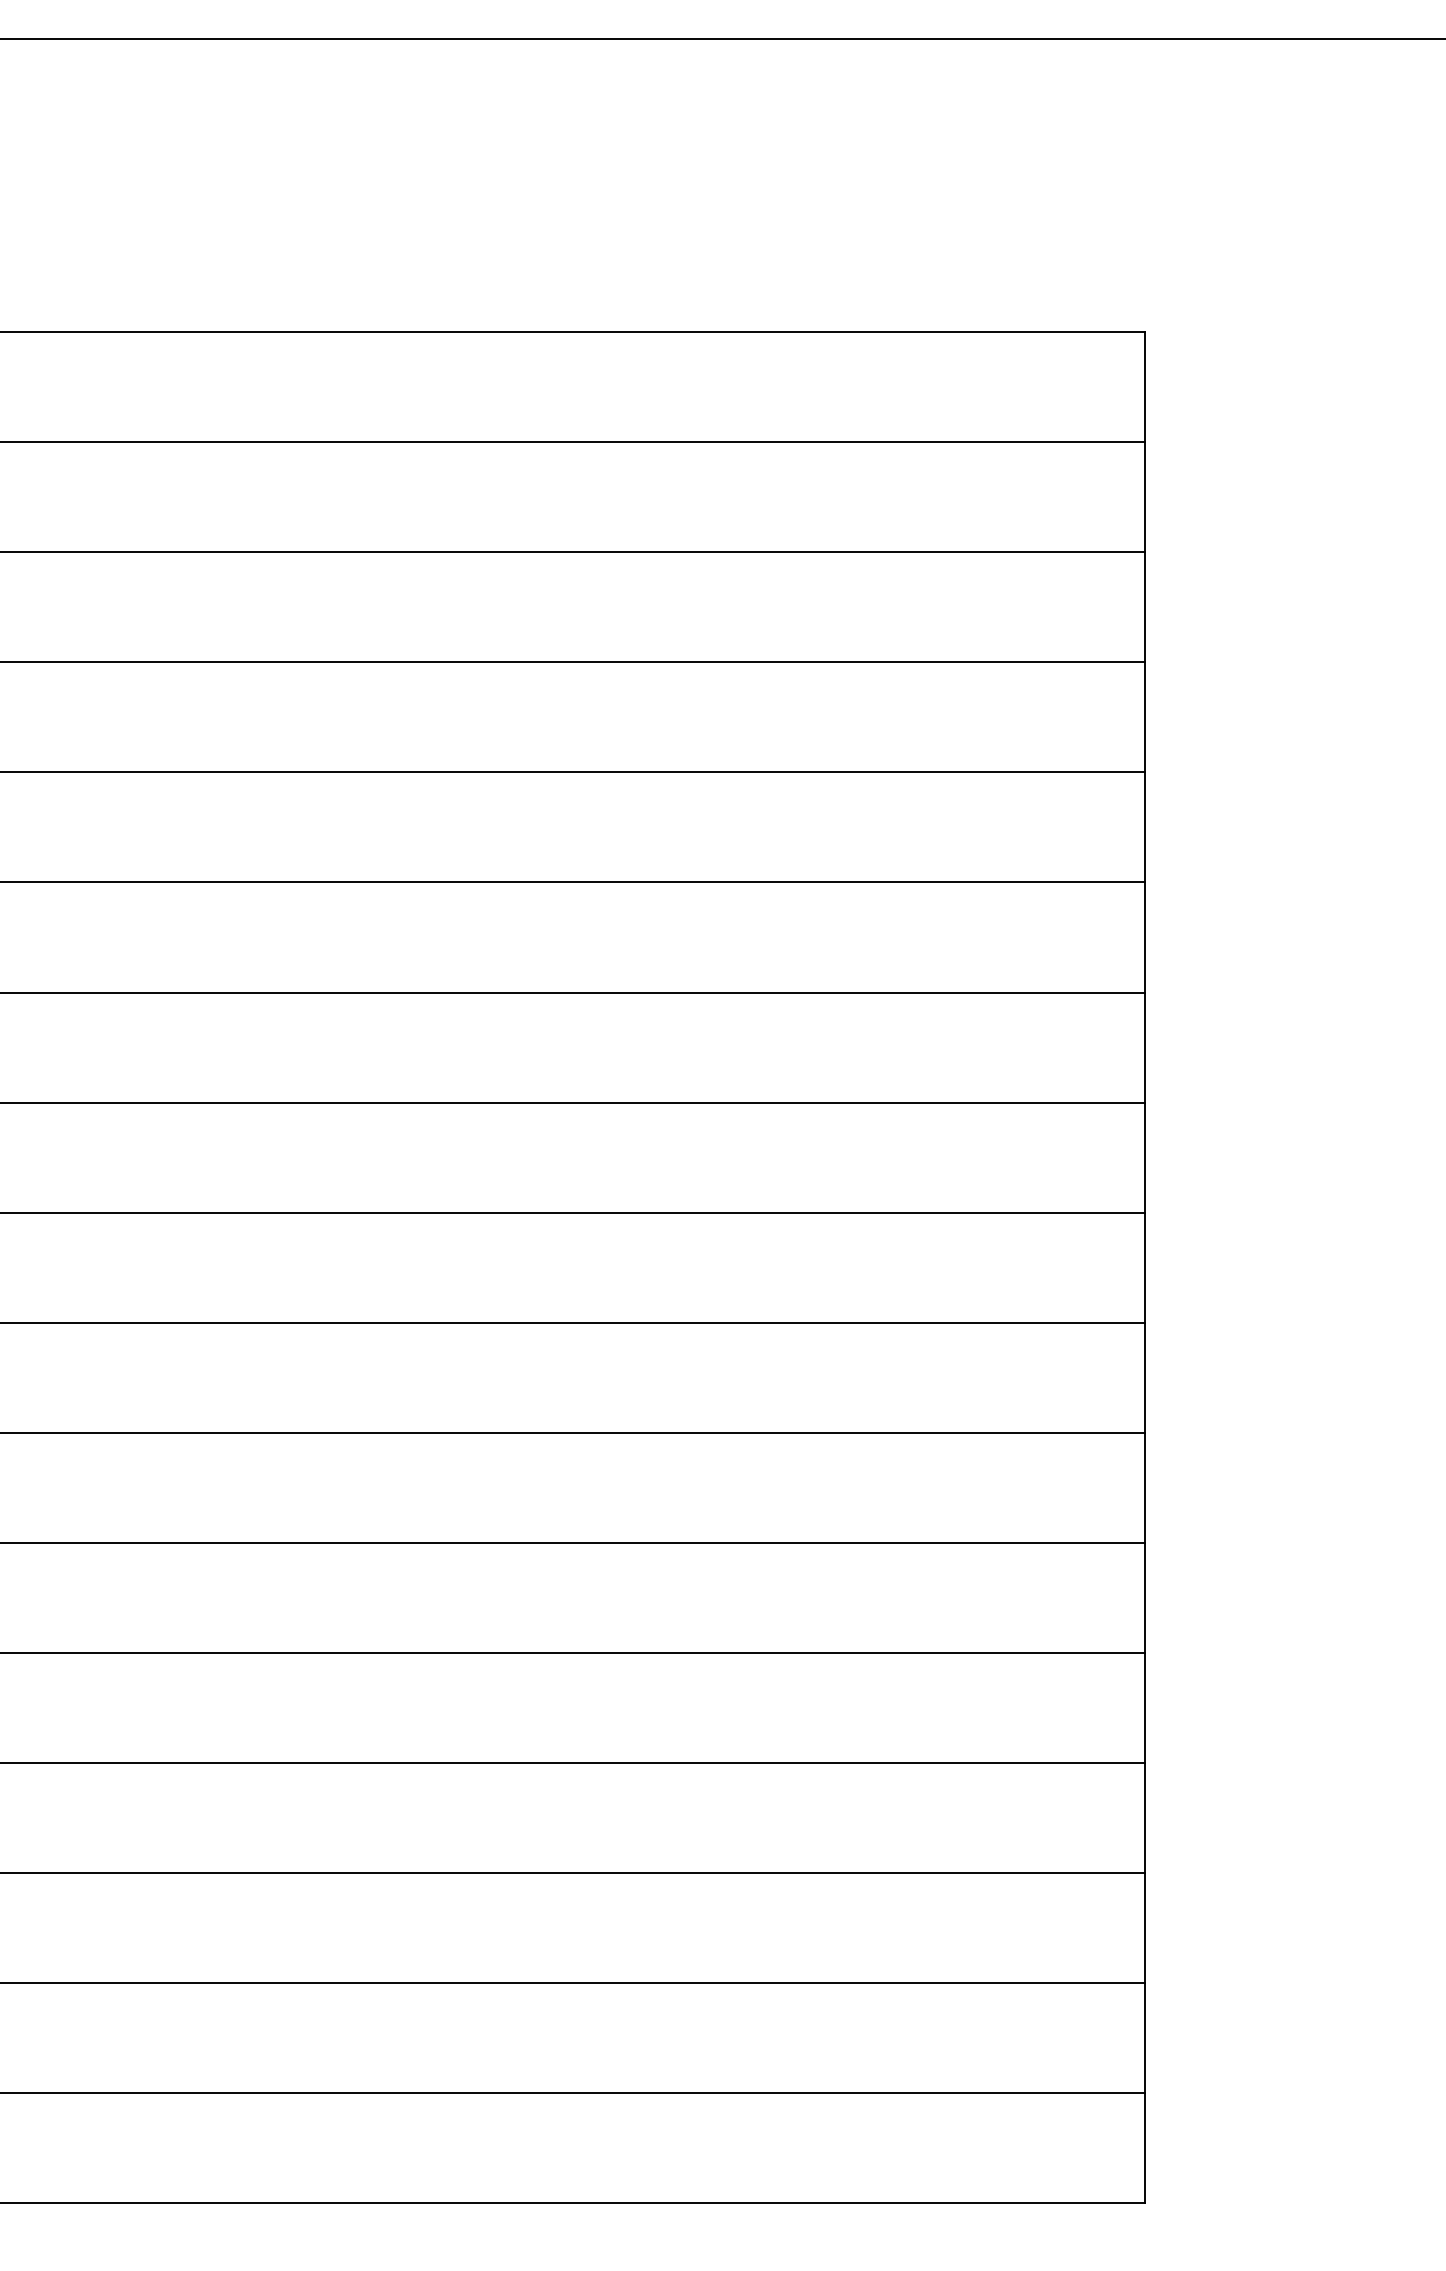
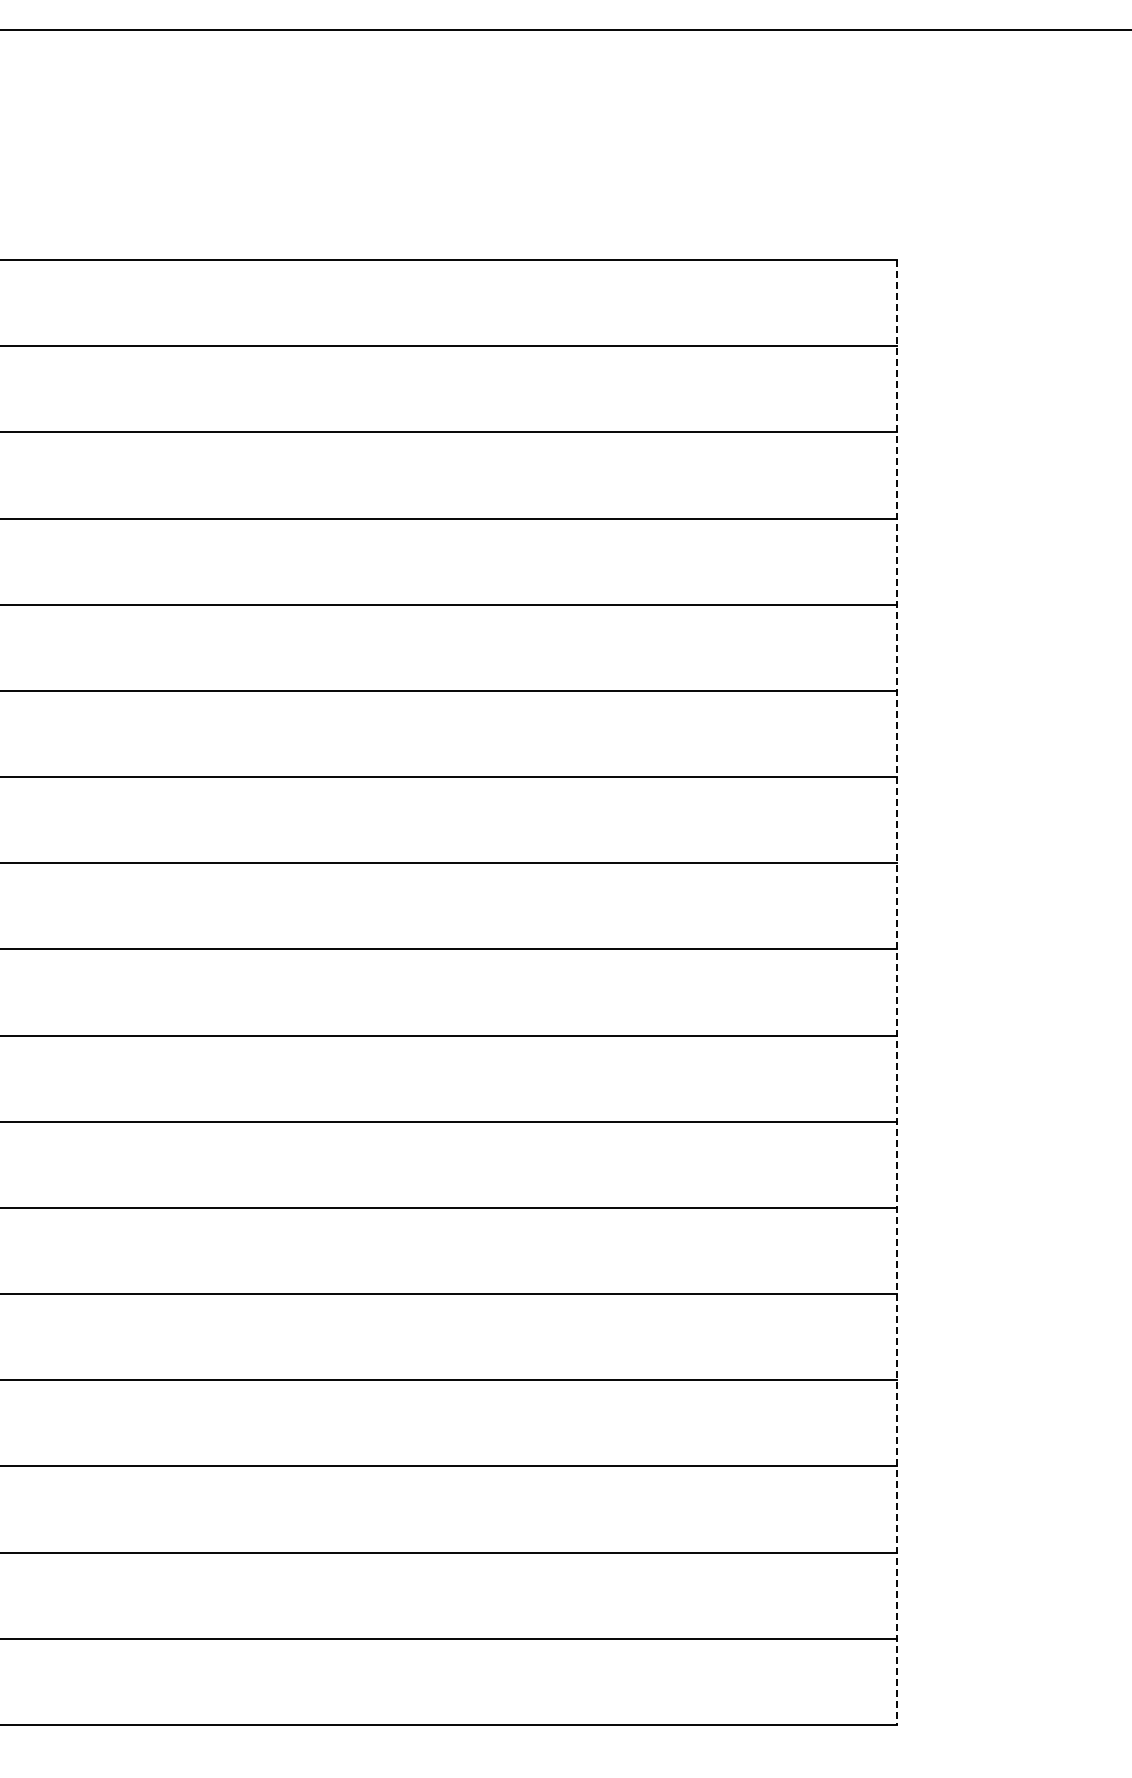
line: (1145, 1268) -> (896, 993), solid -> dashed

